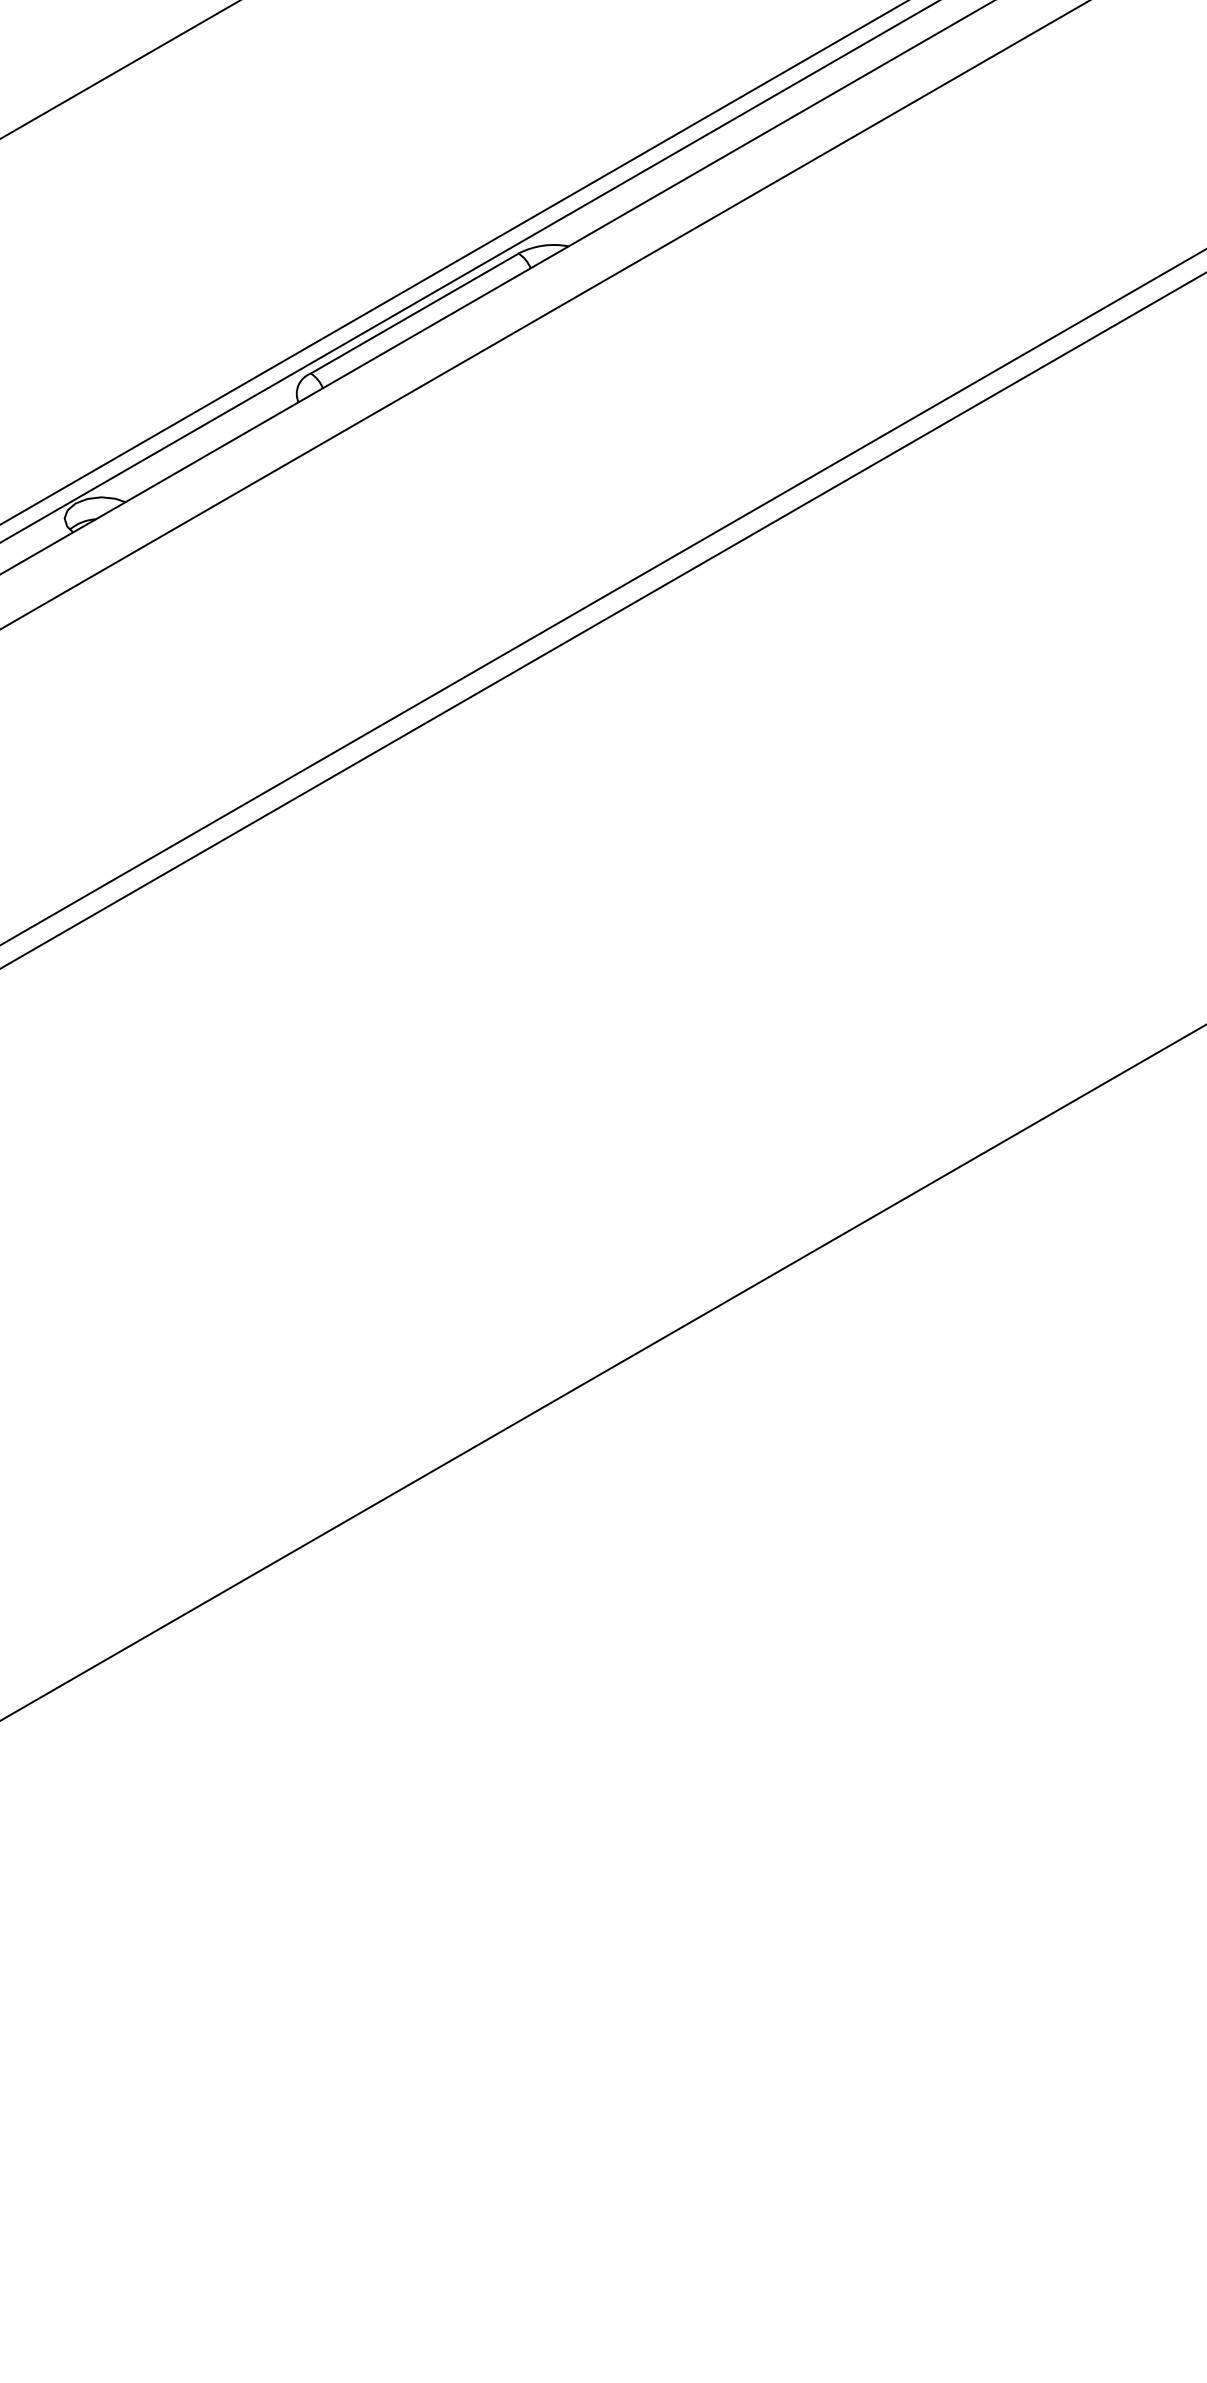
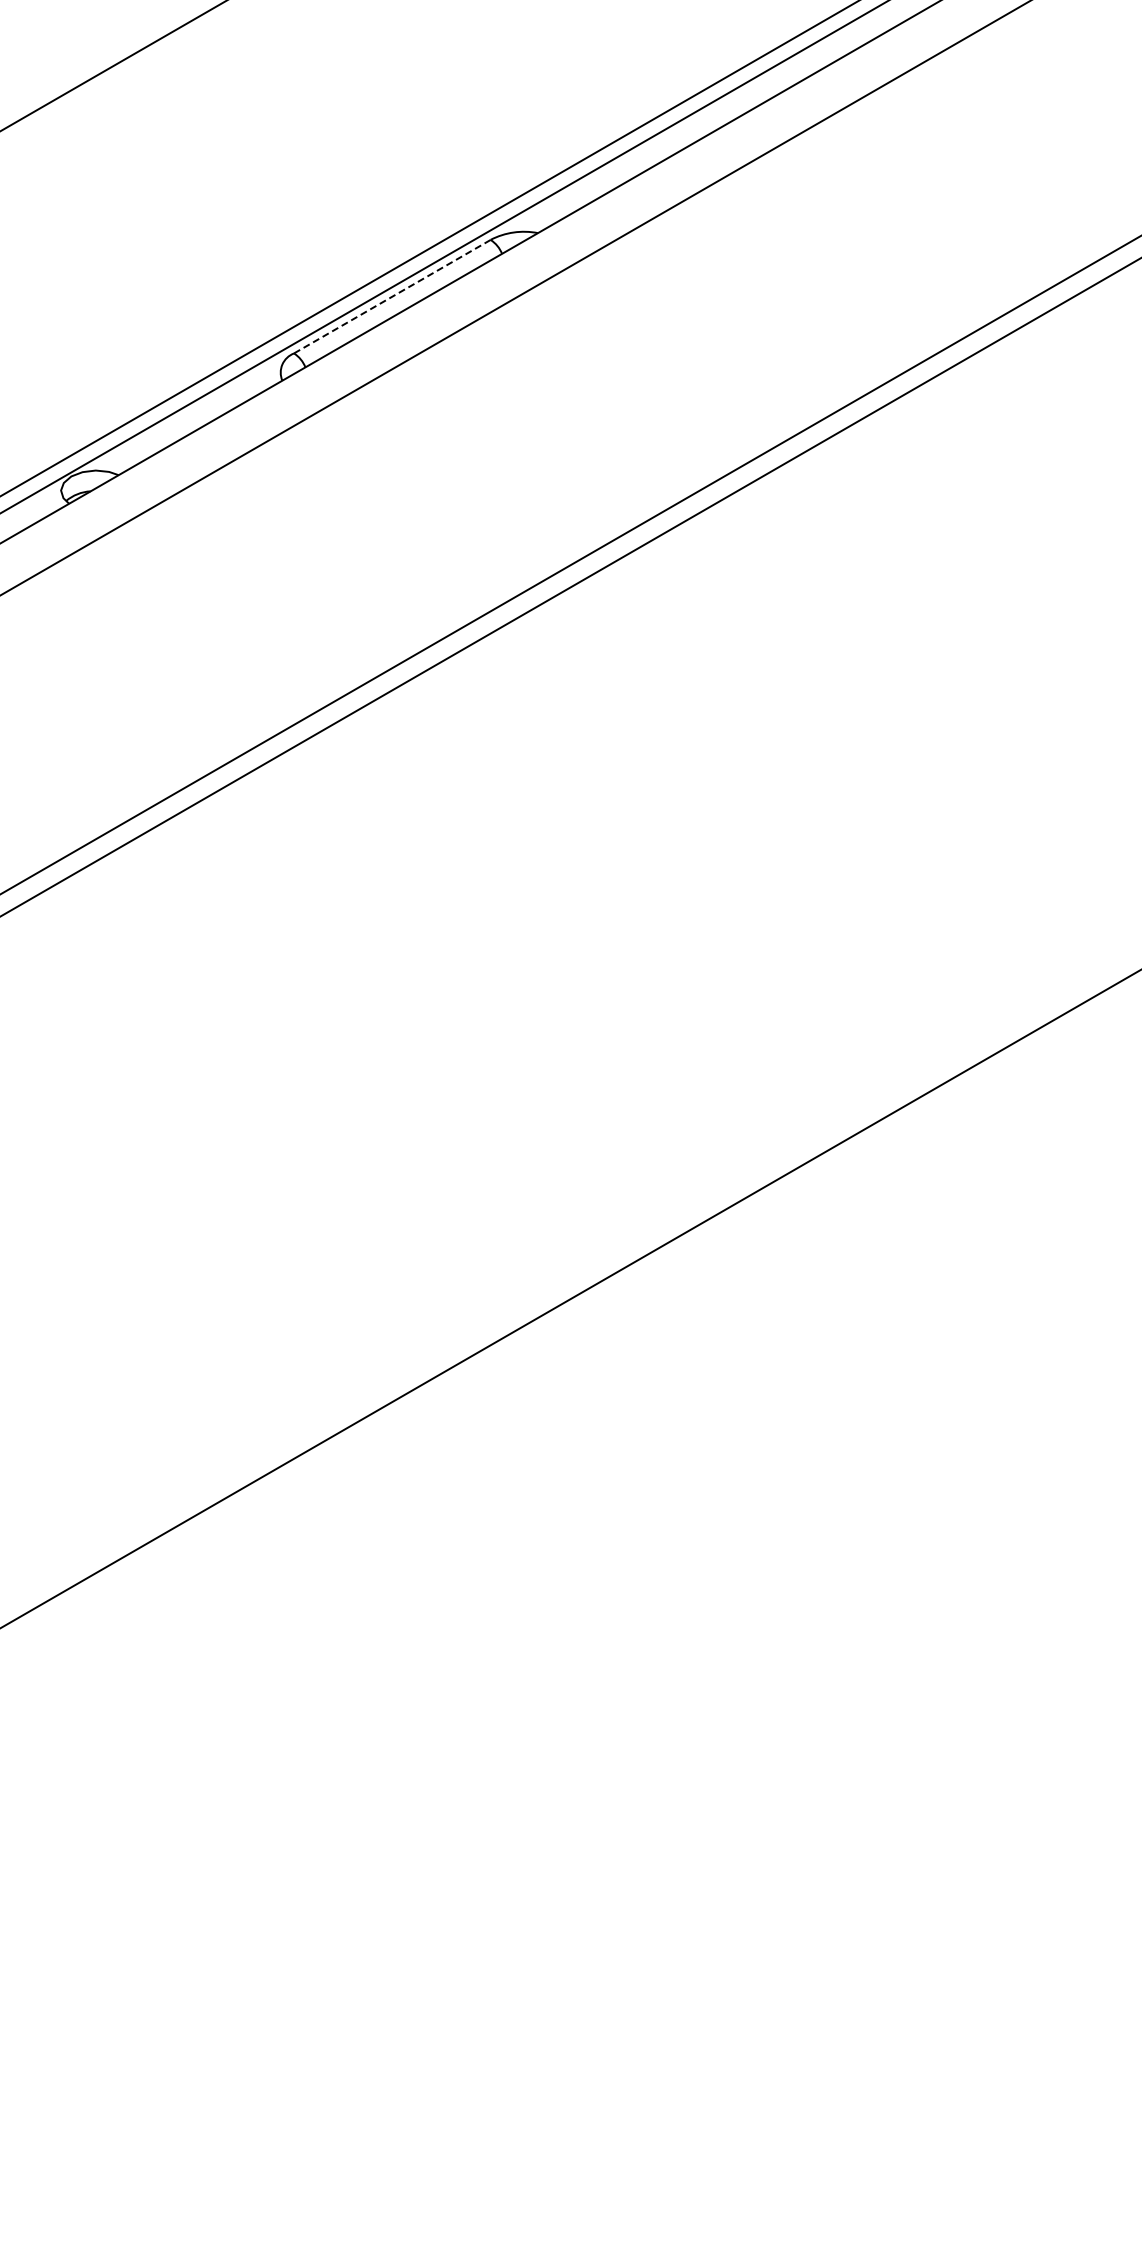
line: (414, 313) -> (392, 296), solid -> dashed

